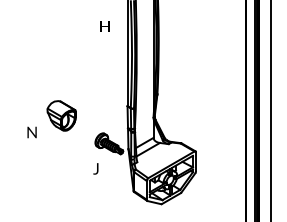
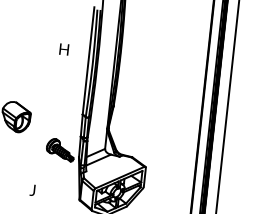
text: (104, 26) -> (63, 49), moved
text: (95, 168) -> (32, 189), moved

